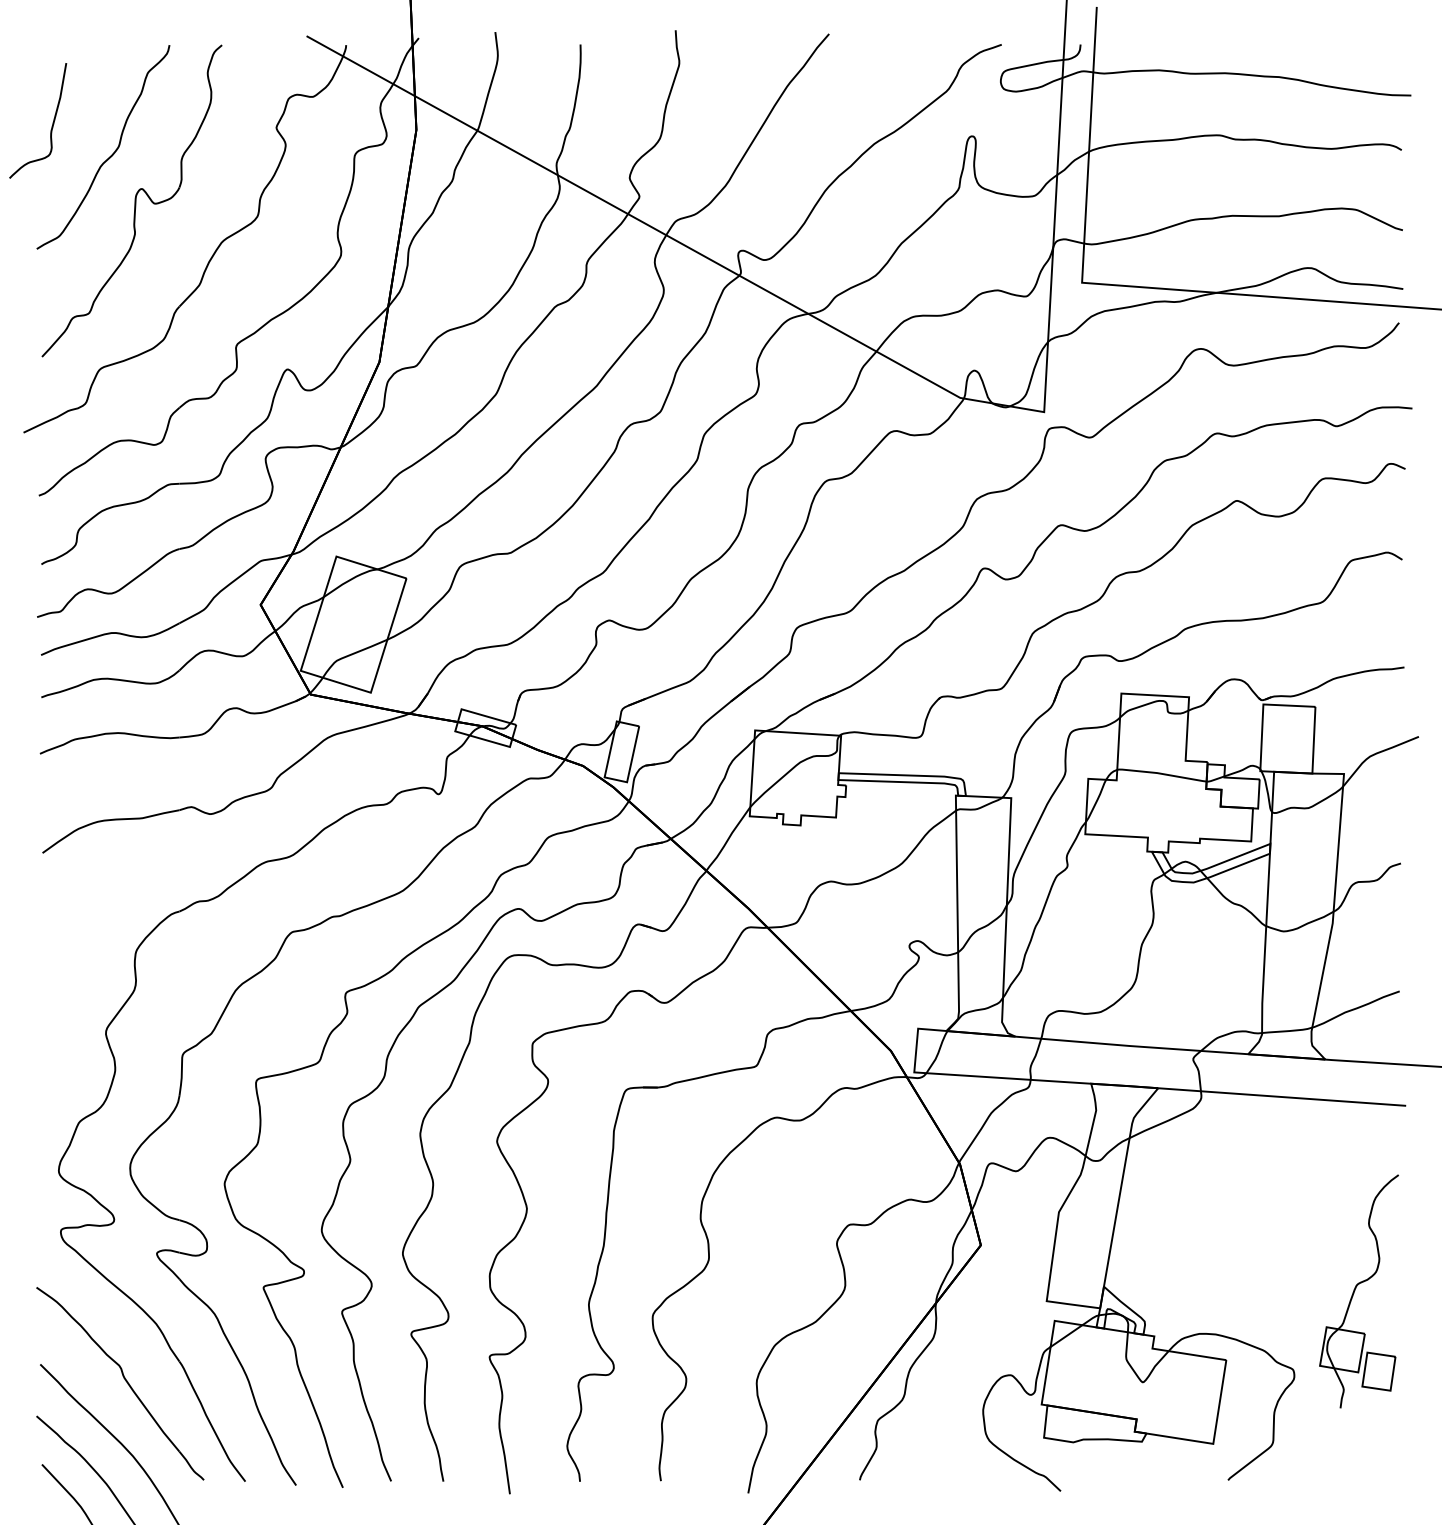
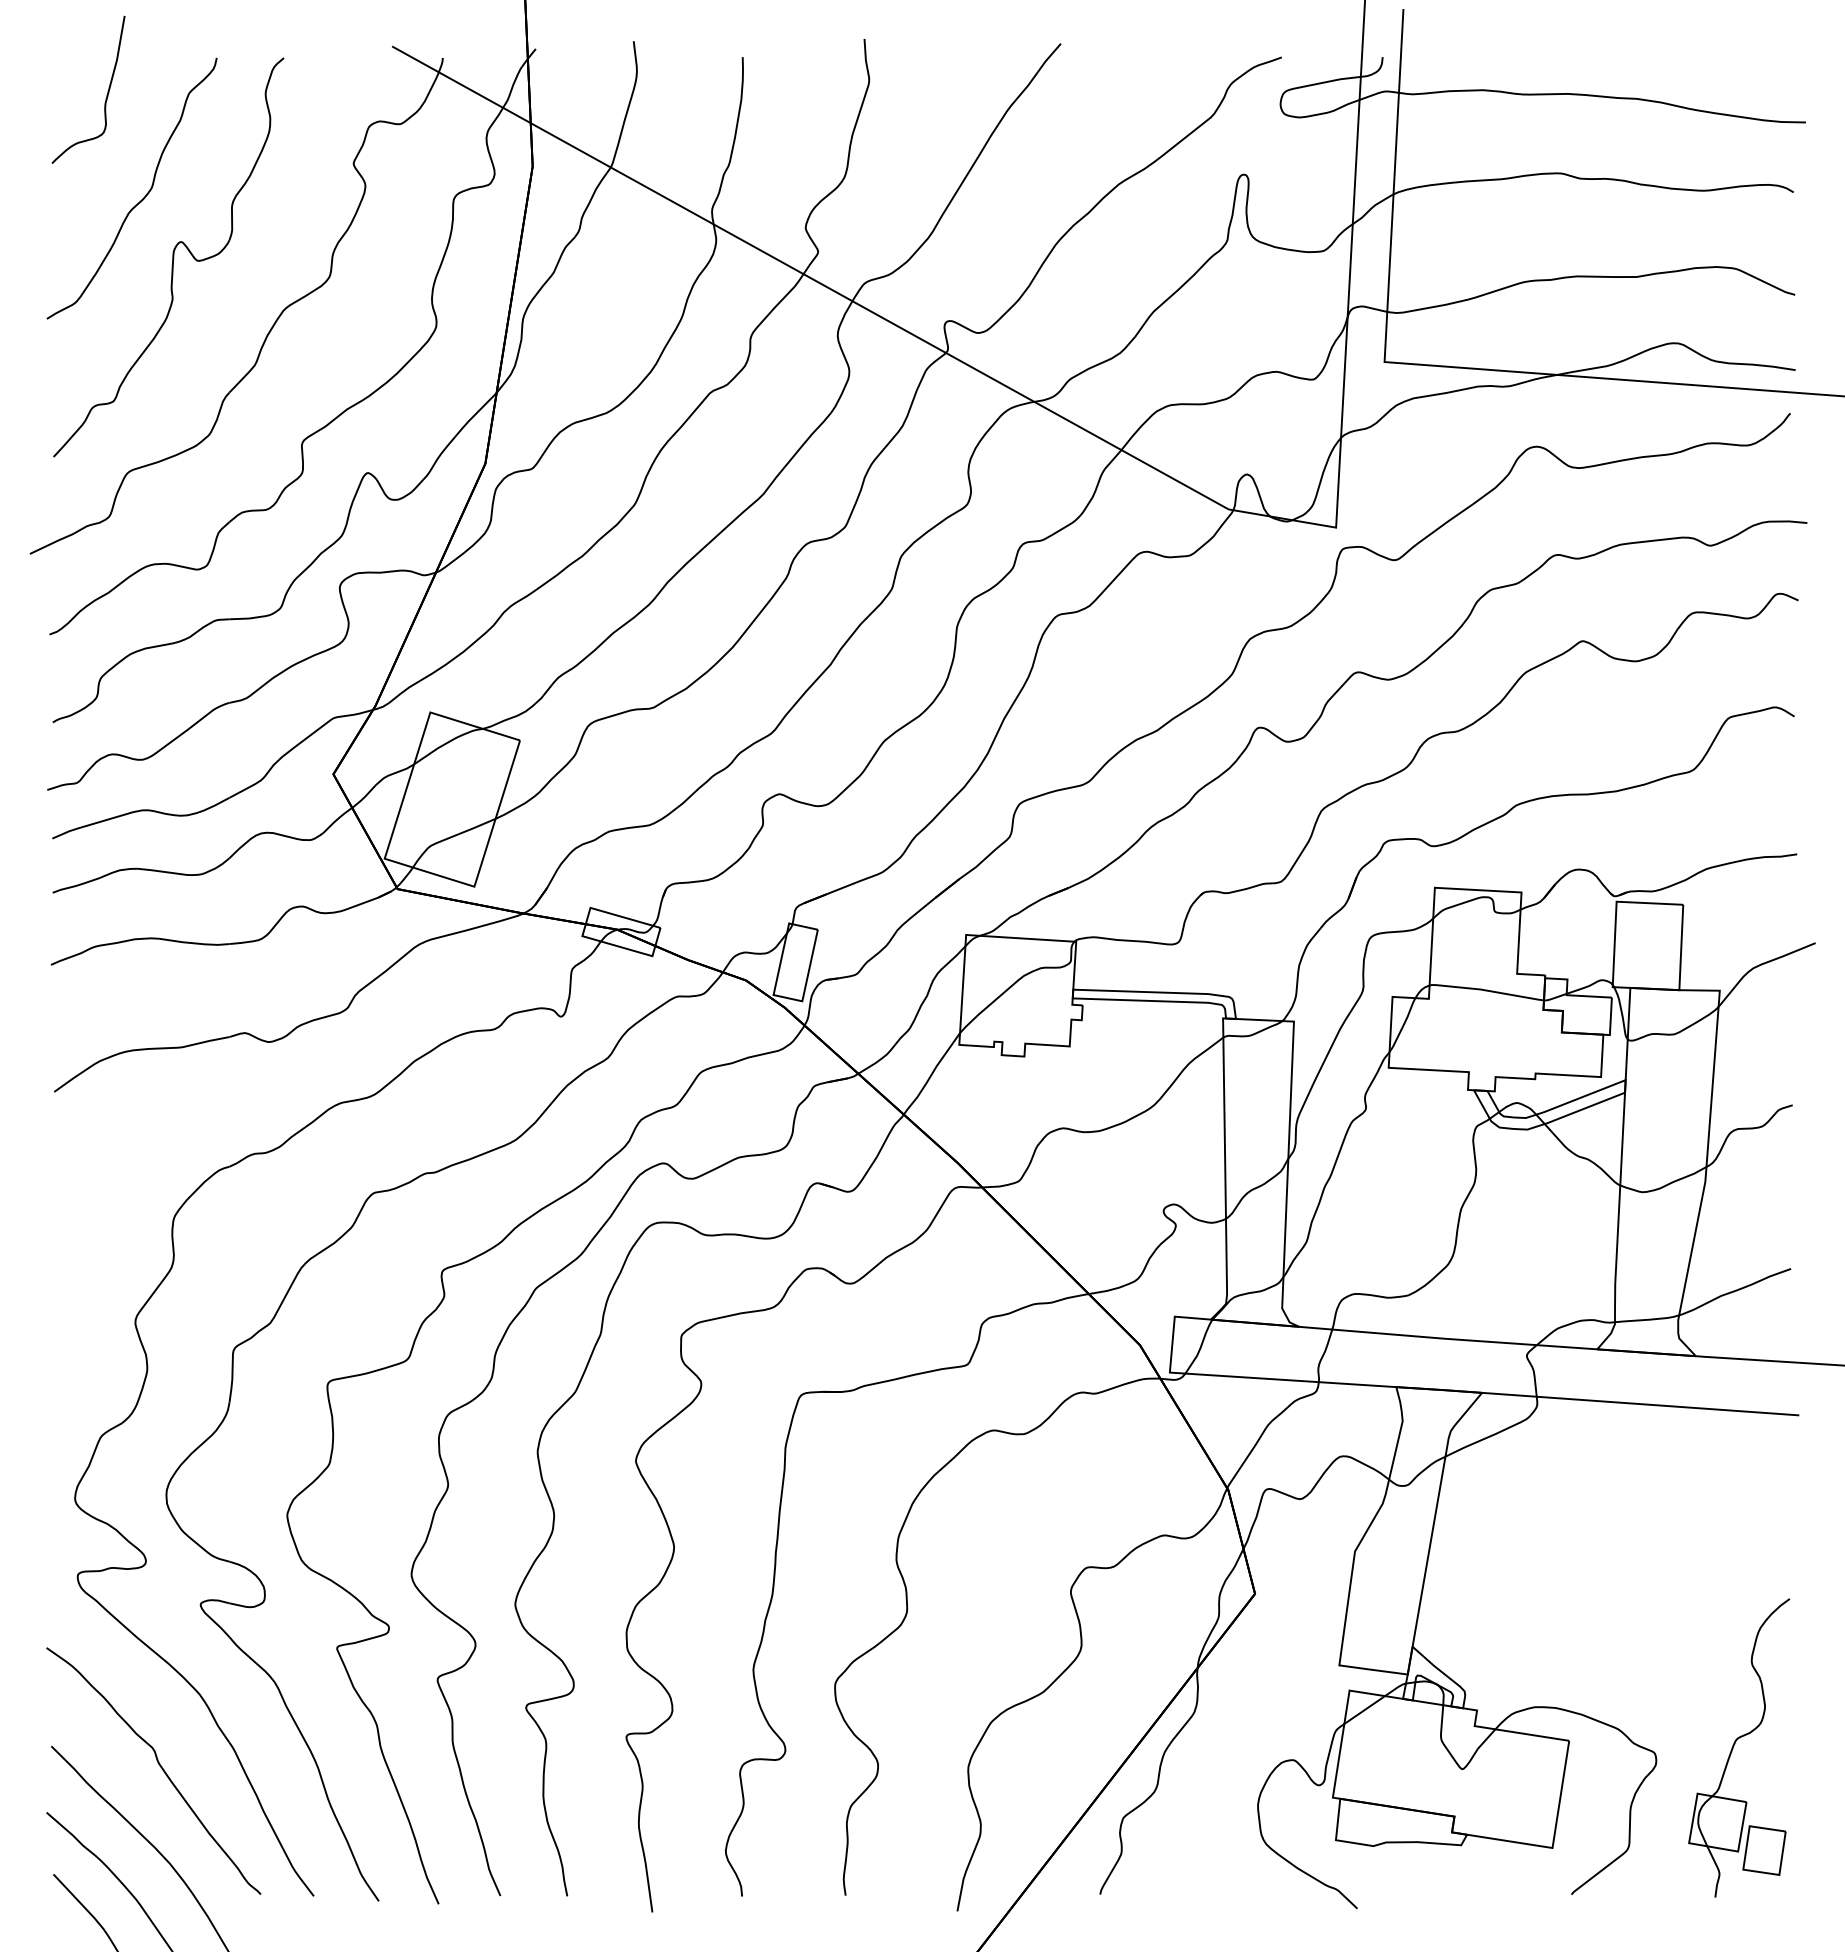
curve: (52, 125) -> (106, 95), moved
part: (1359, 1291) -> (1739, 1747), moved

